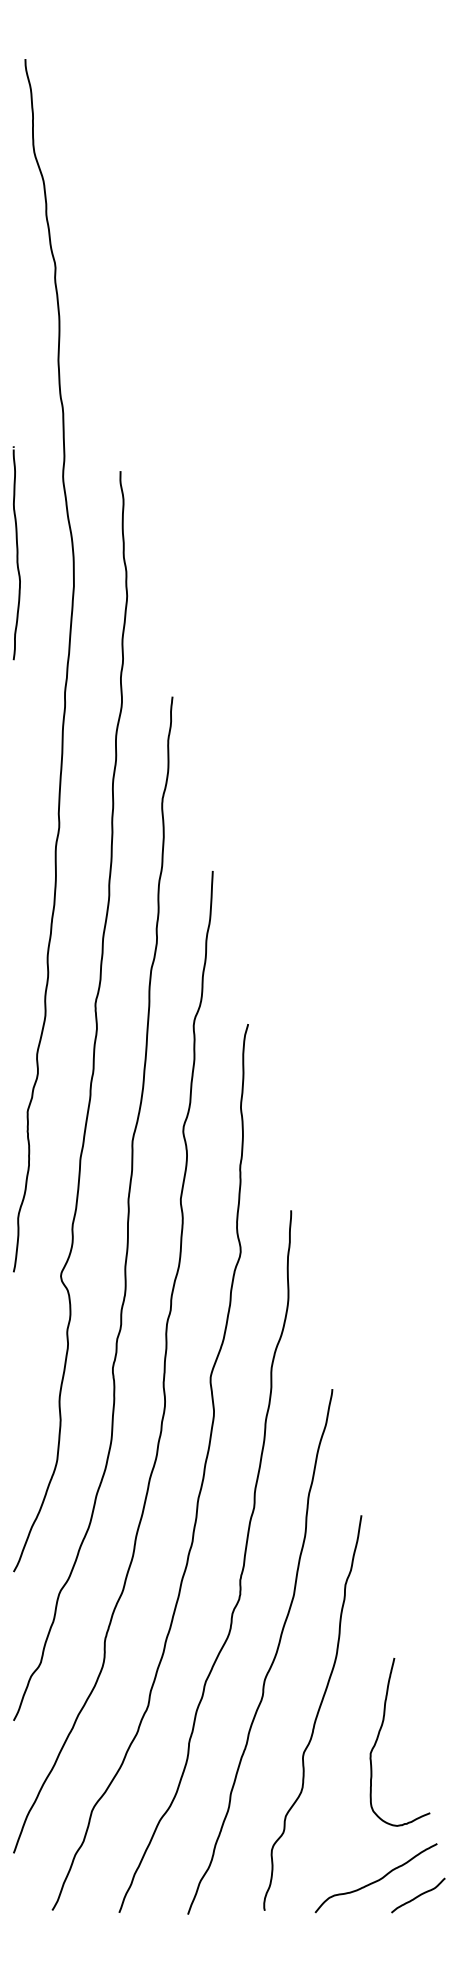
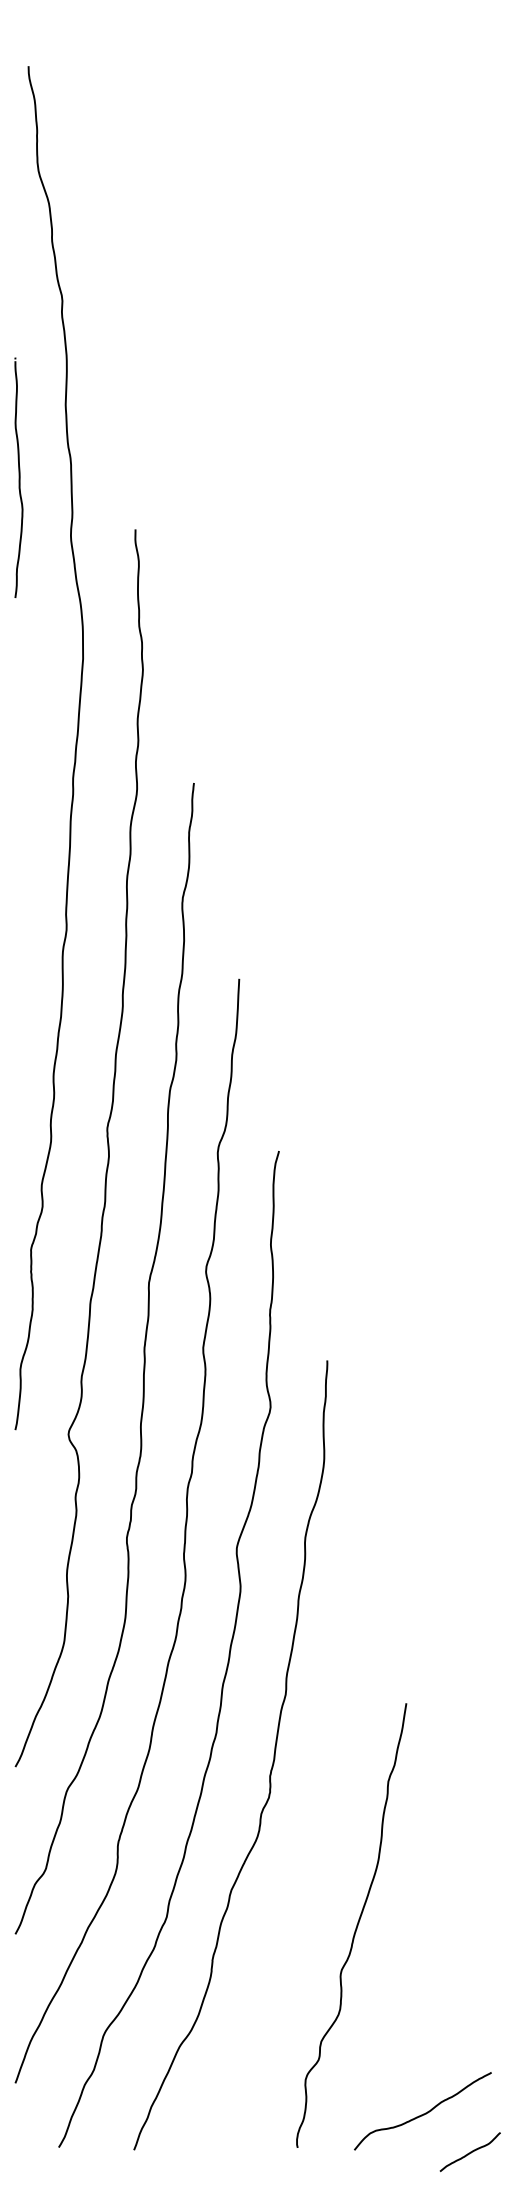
part: (16, 553) -> (18, 478), moved
curve: (274, 1655) -> (308, 1860), removed
curve: (379, 1735) -> (426, 1950), removed
curve: (418, 1895) -> (470, 2152), moved

